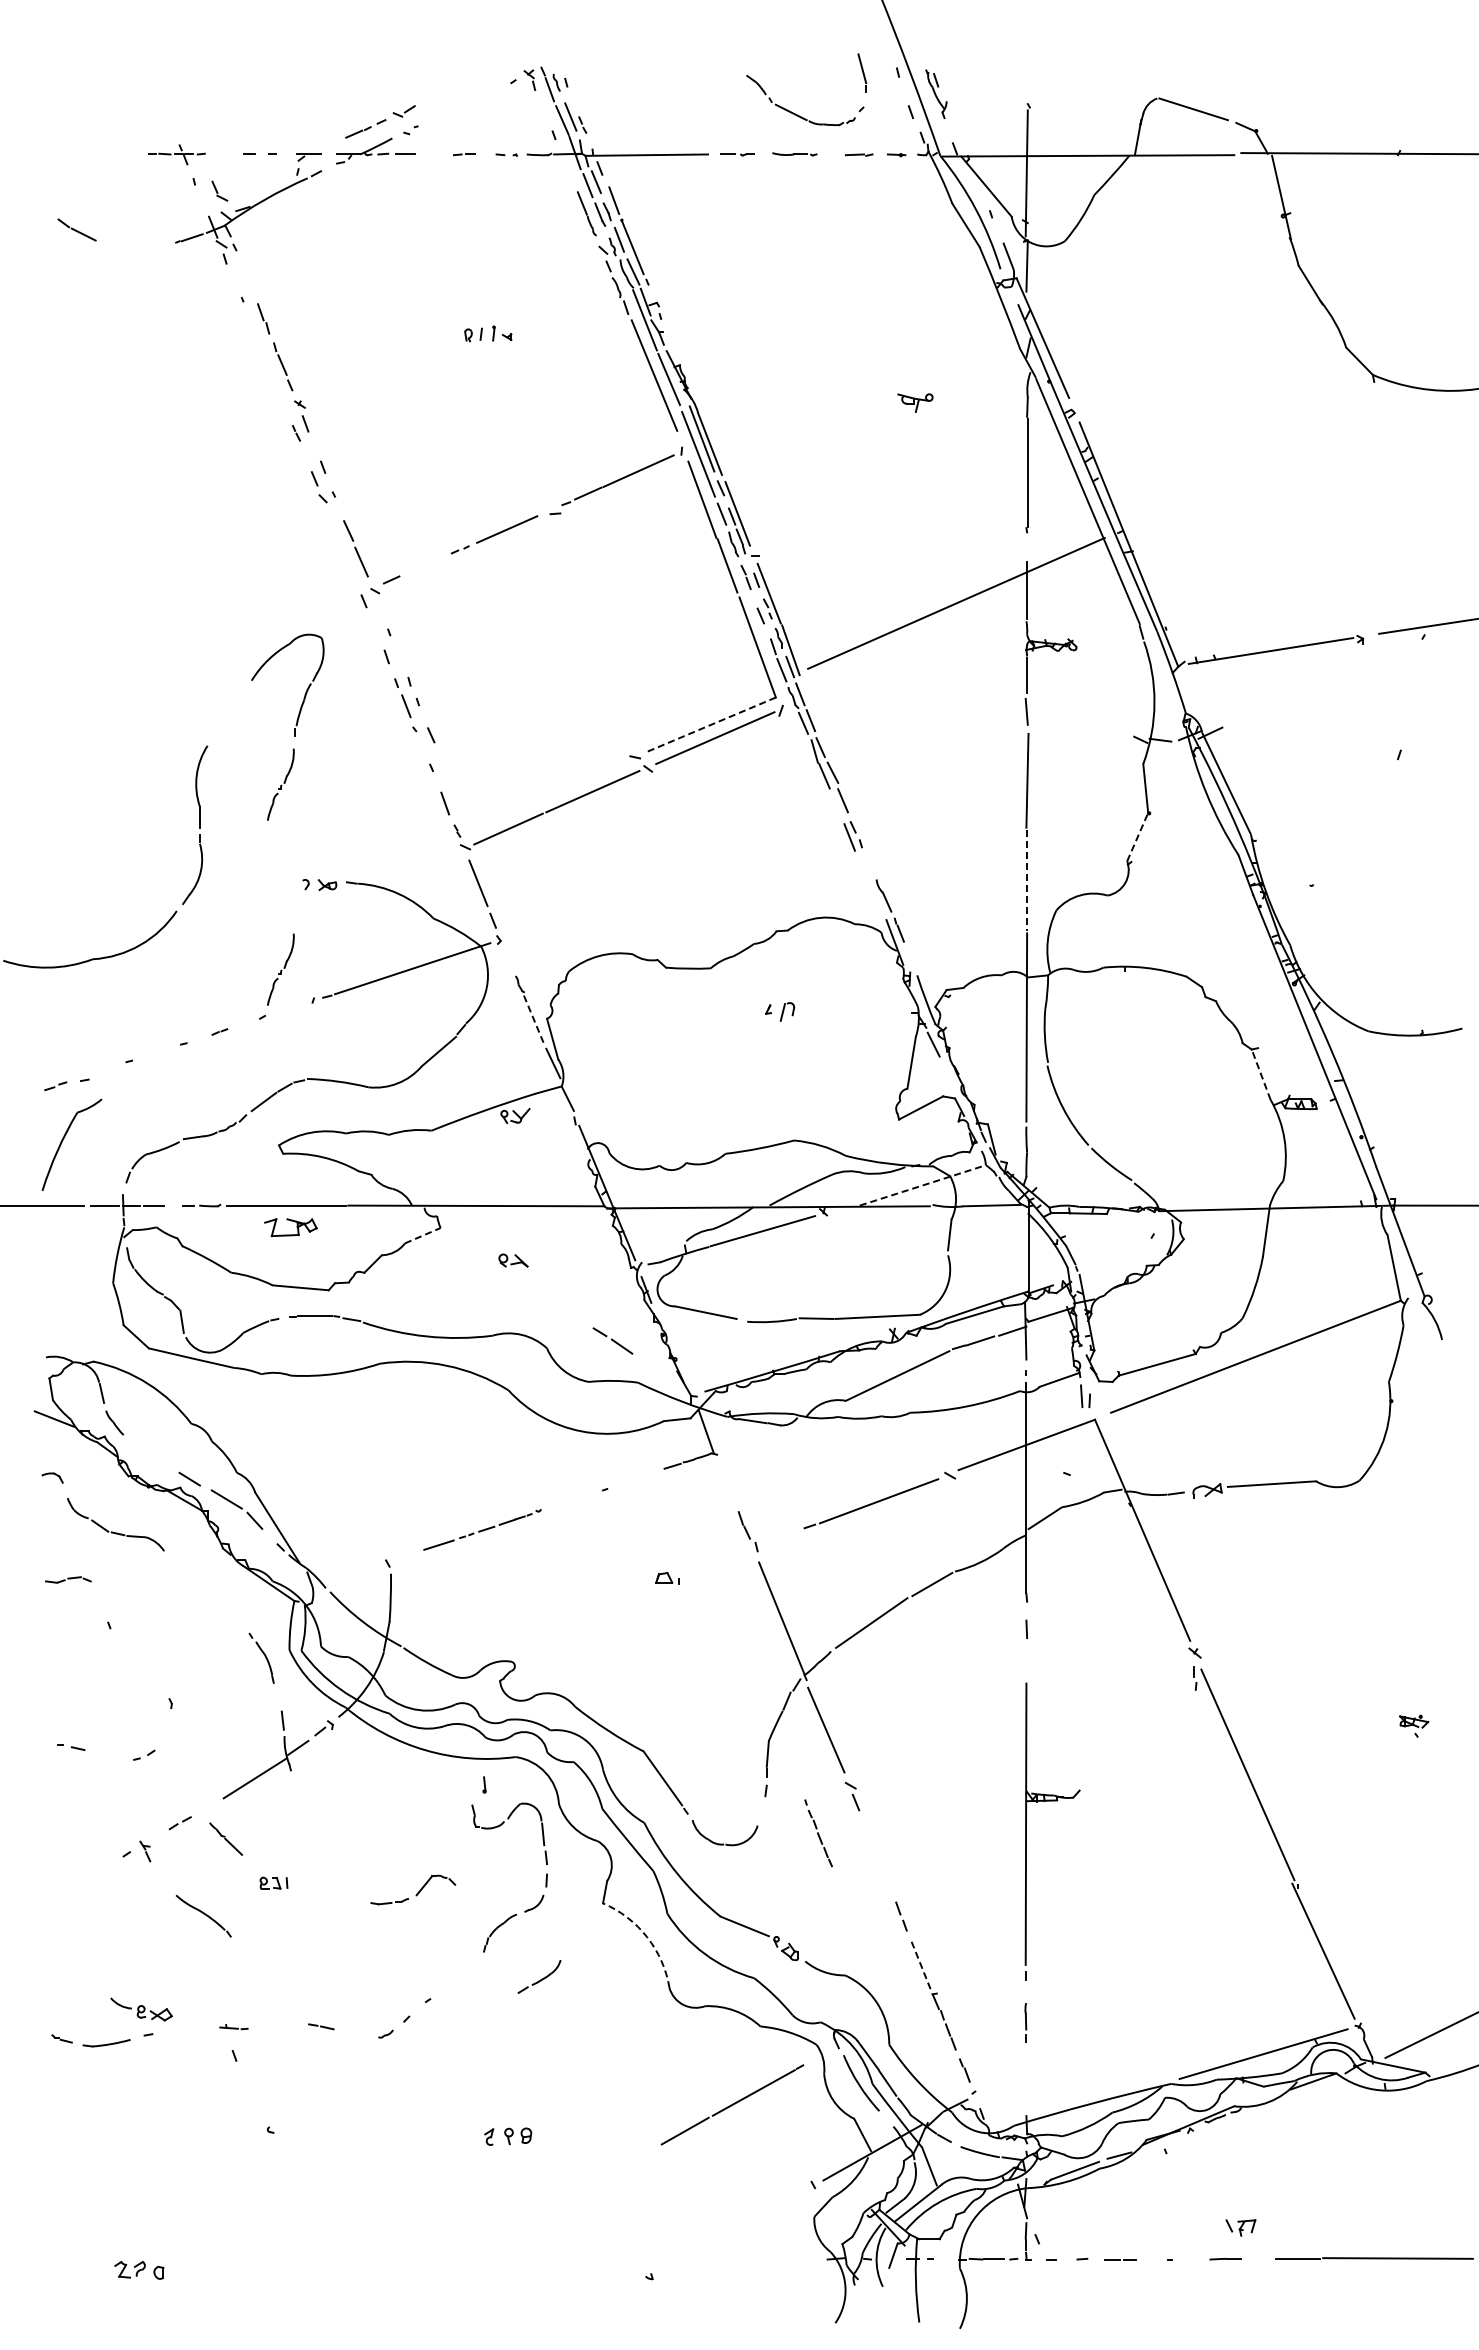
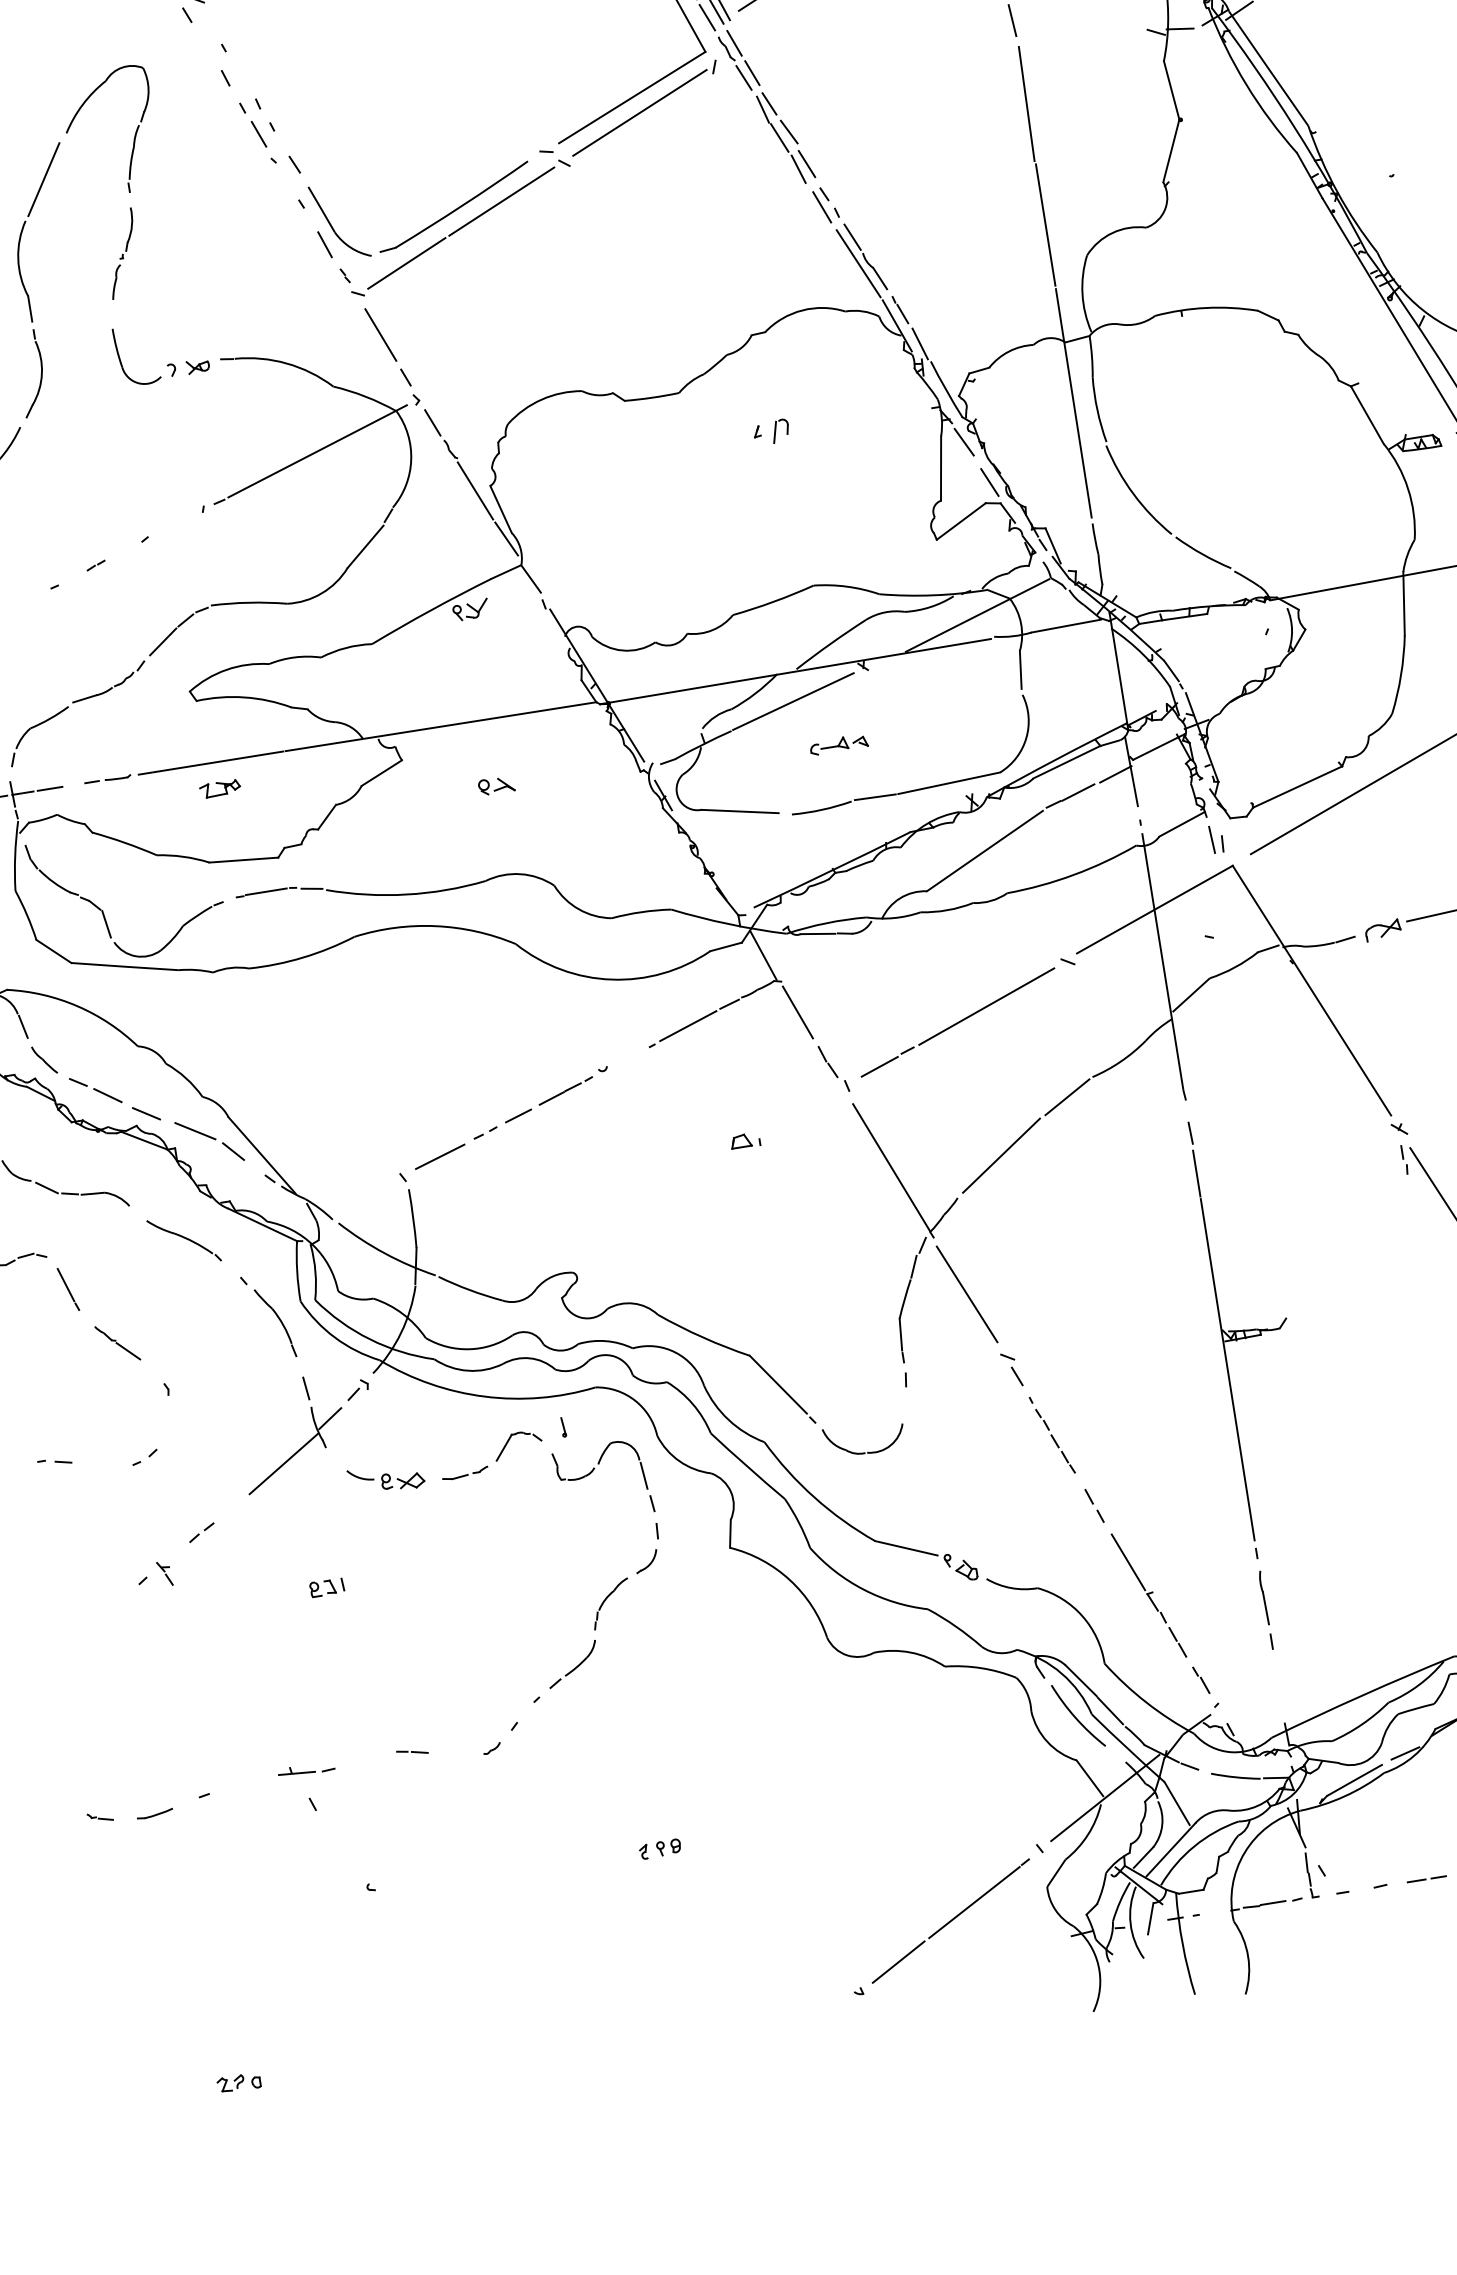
line: (227, 714) -> (43, 179), added
line: (710, 725) -> (631, 98), dashed -> solid
part: (535, 799) -> (433, 222), added
line: (835, 803) -> (798, 168), added
line: (1137, 836) -> (1170, 150), dashed -> solid
line: (870, 865) -> (852, 237), added
part: (266, 868) -> (120, 358), added
line: (1027, 881) -> (1046, 226), dashed -> solid
line: (871, 887) -> (858, 263), added
line: (910, 959) -> (919, 343), added
line: (508, 960) -> (432, 422), added
part: (280, 969) -> (157, 477), removed
line: (534, 1021) -> (475, 491), dashed -> solid
line: (1261, 1074) -> (1367, 414), dashed -> solid
line: (948, 1080) -> (989, 482), added
line: (922, 1185) -> (978, 615), dashed -> solid
part: (290, 1227) -> (219, 788), size x0.62
line: (423, 1235) -> (382, 772), dashed -> solid
part: (794, 1271) -> (839, 744), added
line: (612, 1340) -> (95, 1090), moved
line: (636, 1478) -> (688, 1026), added
line: (726, 1481) -> (797, 1012), added
part: (482, 1529) -> (511, 1117), size x1.43
line: (785, 1535) -> (879, 1066), added
line: (102, 1606) -> (65, 1285), added
part: (261, 1658) -> (268, 1317), size x1.43
line: (1026, 1662) -> (1196, 1173), added
part: (818, 1833) -> (1052, 1435), moved
part: (226, 1838) -> (118, 1342), moved
part: (413, 1889) -> (491, 1454), moved
part: (203, 1915) -> (183, 1239), moved
arc: (647, 1937) -> (790, 1580), dashed -> solid
line: (921, 1966) -> (1128, 1562), dashed -> solid
part: (539, 1976) -> (572, 1664), moved
part: (141, 2009) -> (386, 1478), moved
part: (1025, 2022) -> (1265, 1610), size x1.67
part: (233, 2026) -> (305, 1768), size x1.67
part: (106, 2043) -> (155, 1814), size x0.62
line: (732, 2104) -> (950, 1920), moved
part: (507, 2136) -> (659, 1849), size x0.71
part: (139, 2270) -> (239, 2083), size x0.71

